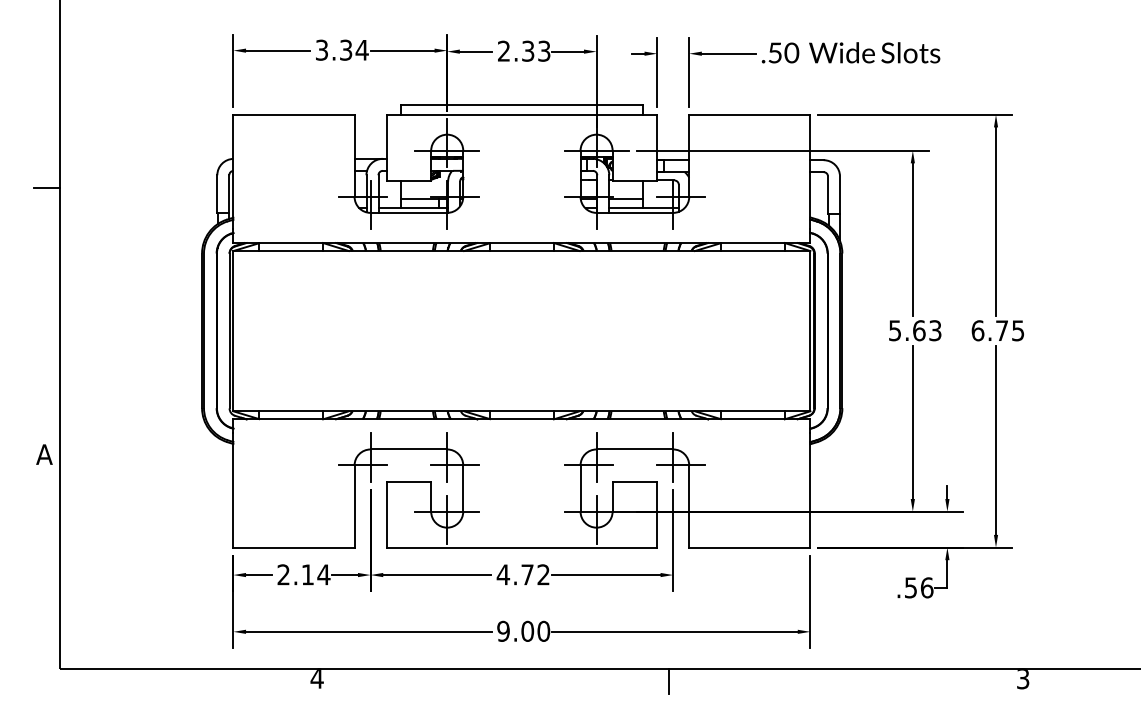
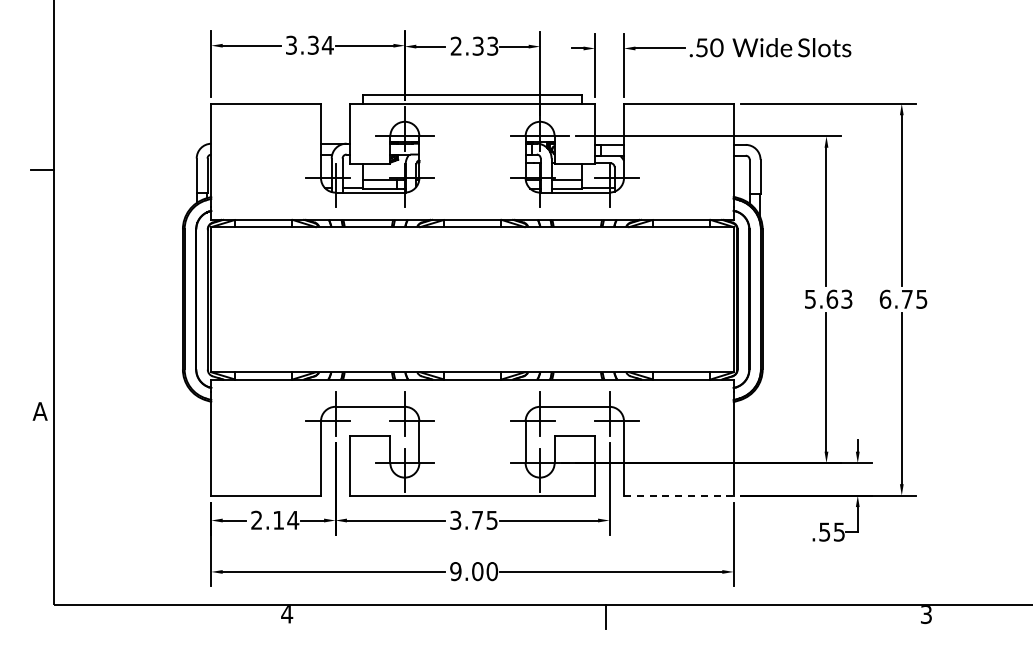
line: (749, 547) -> (678, 495), solid -> dashed
text: (523, 573) -> (473, 519), 4.72 -> 3.75
text: (927, 587) -> (839, 531), .56 -> .55

